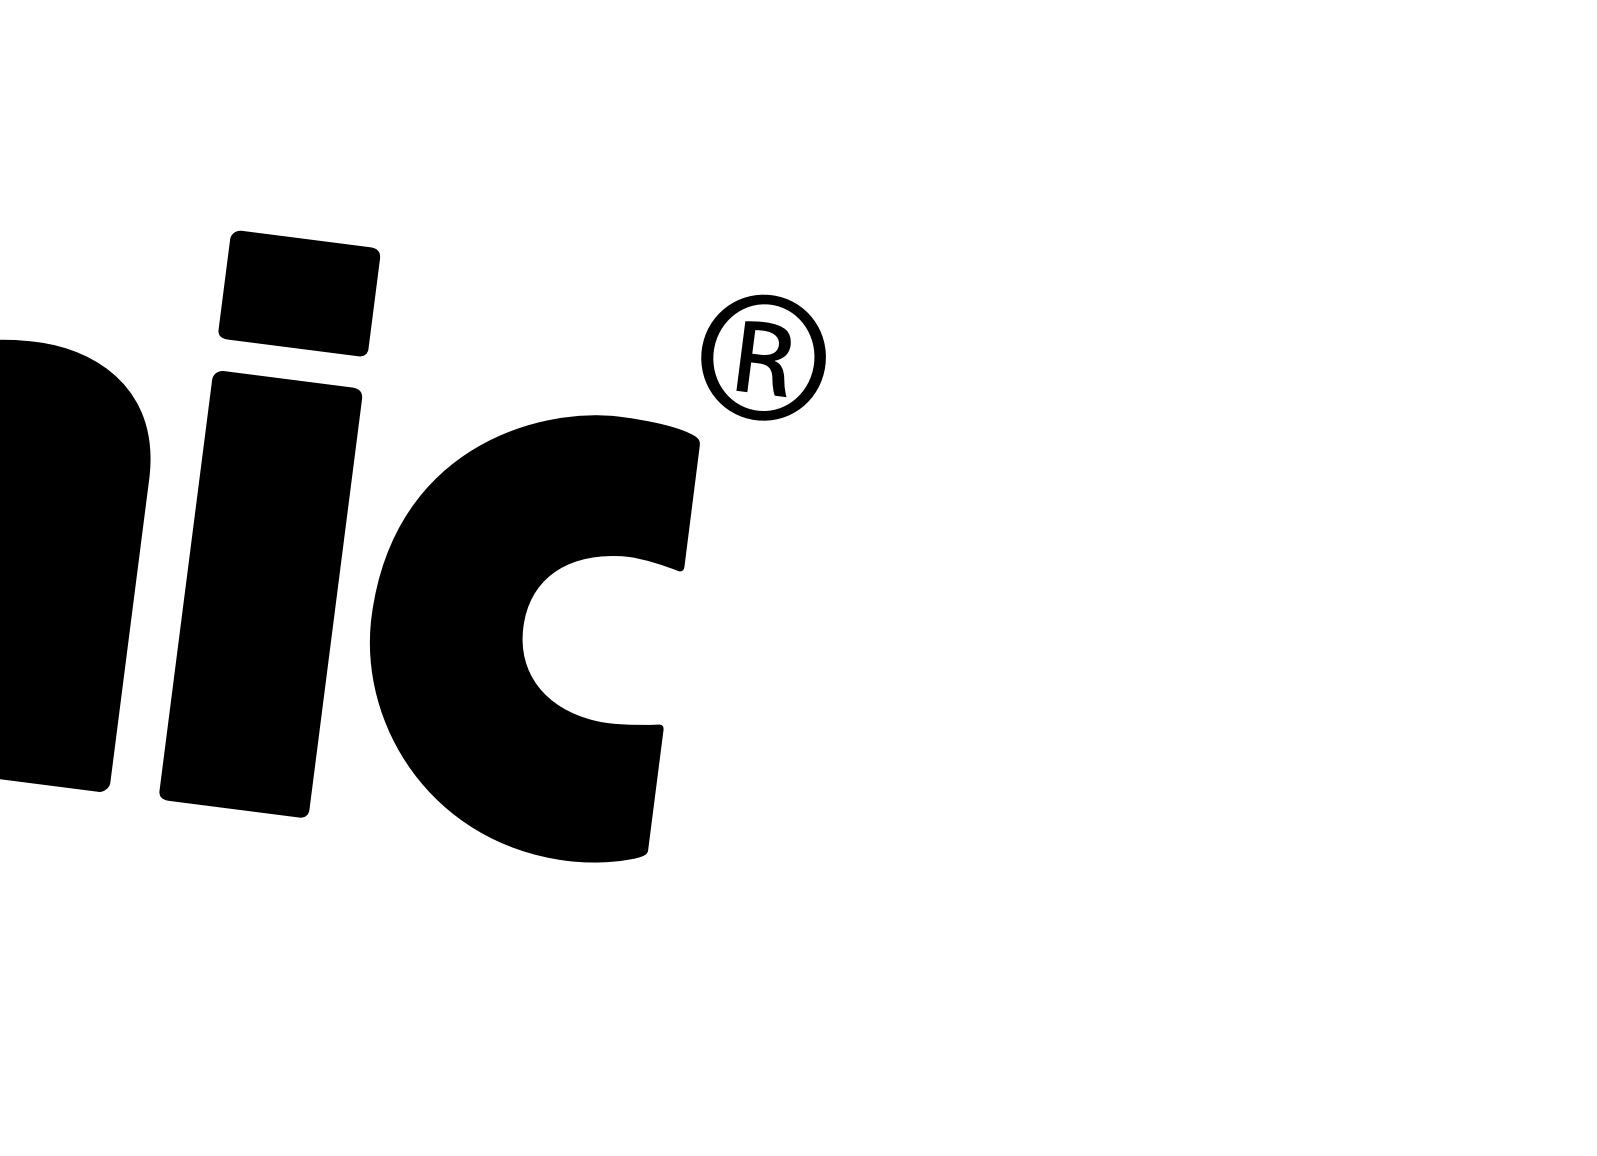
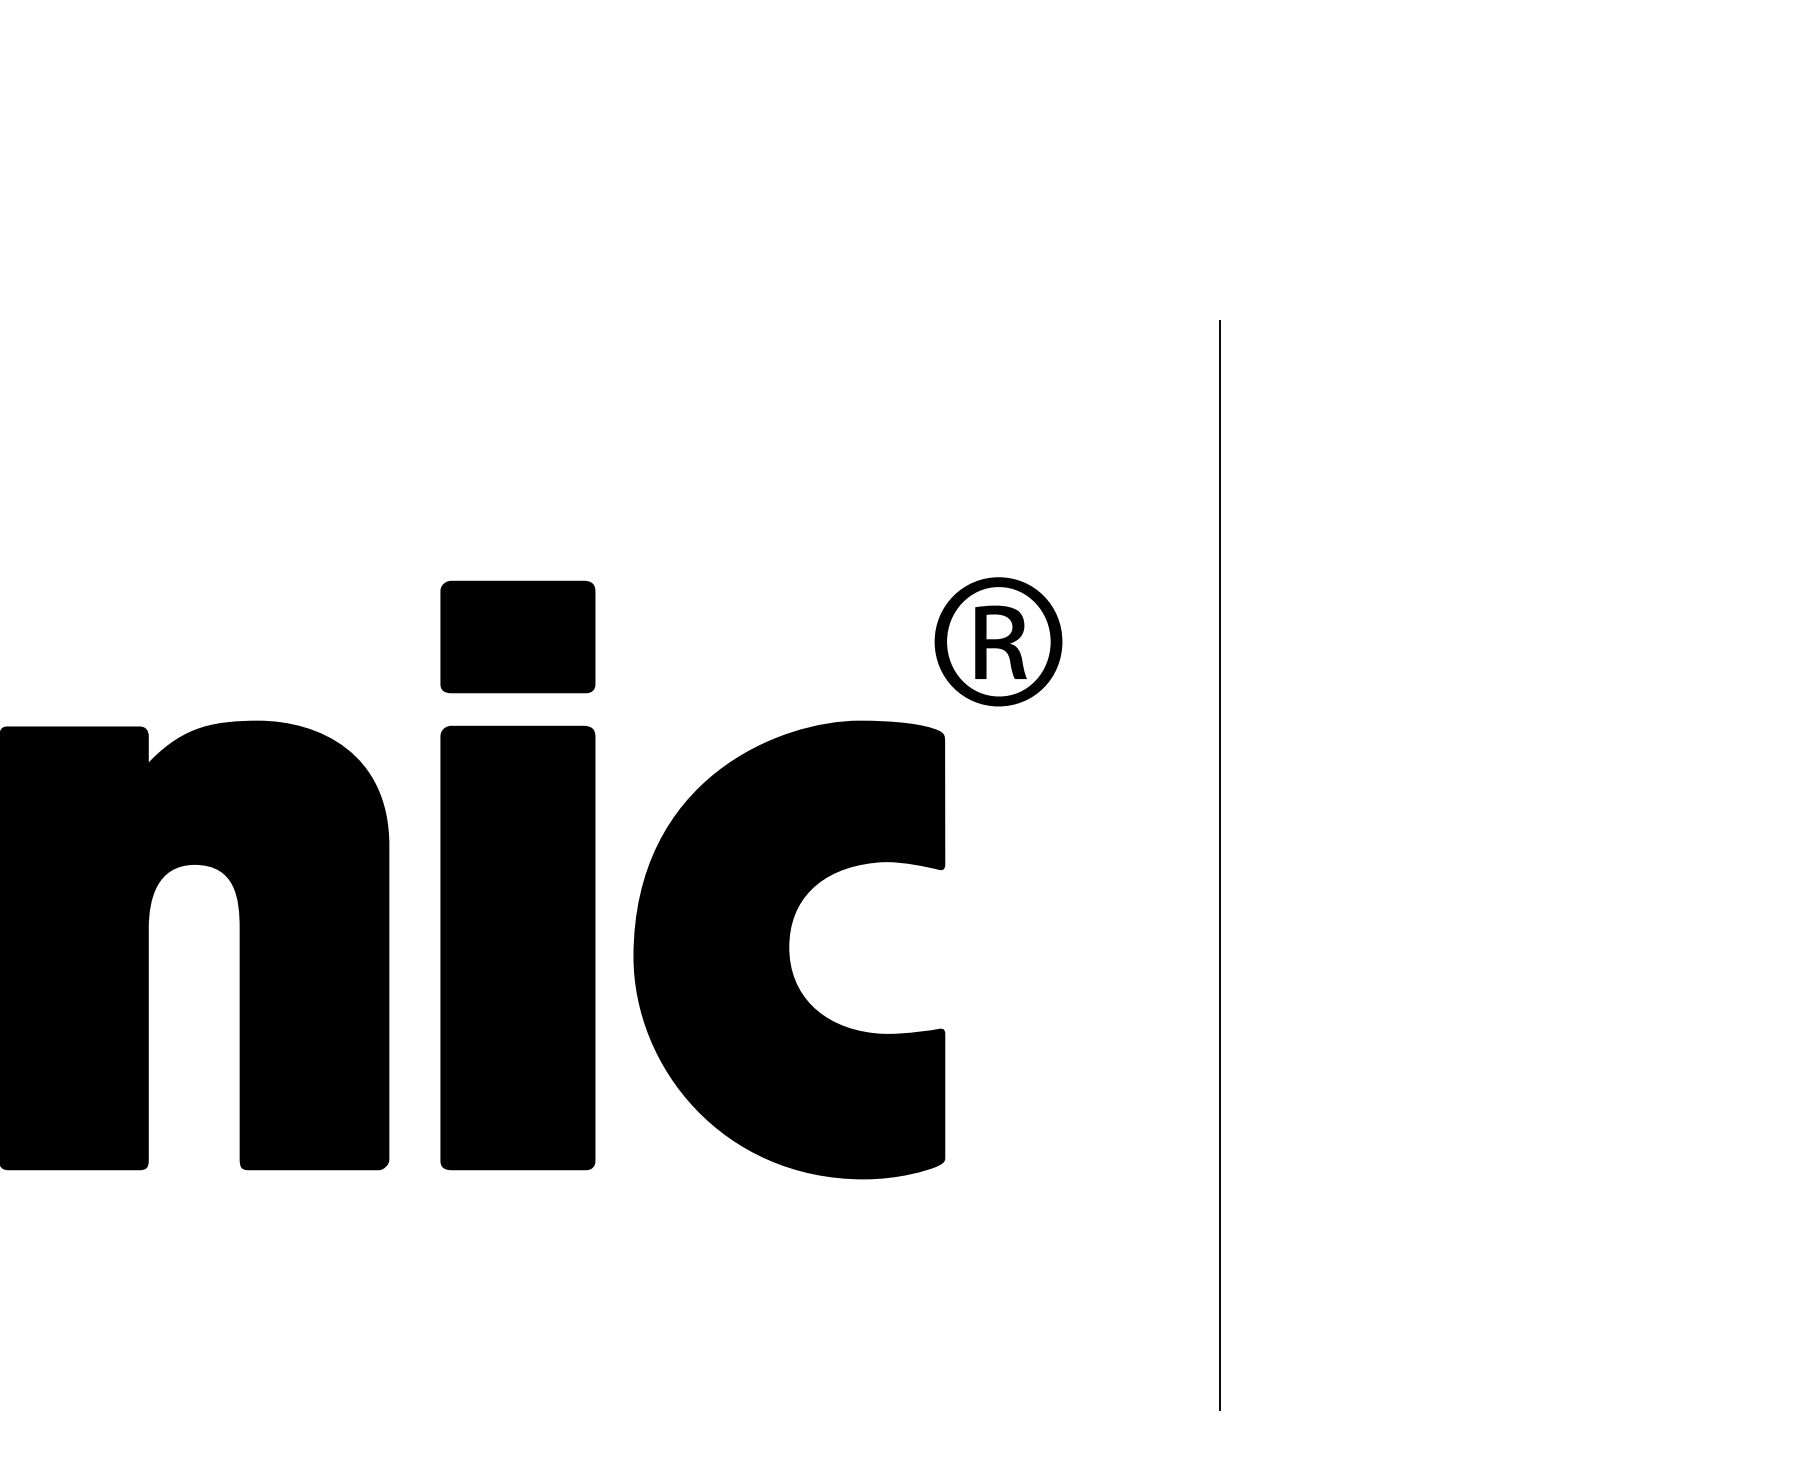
line: (950, 601) -> (1220, 865), added

